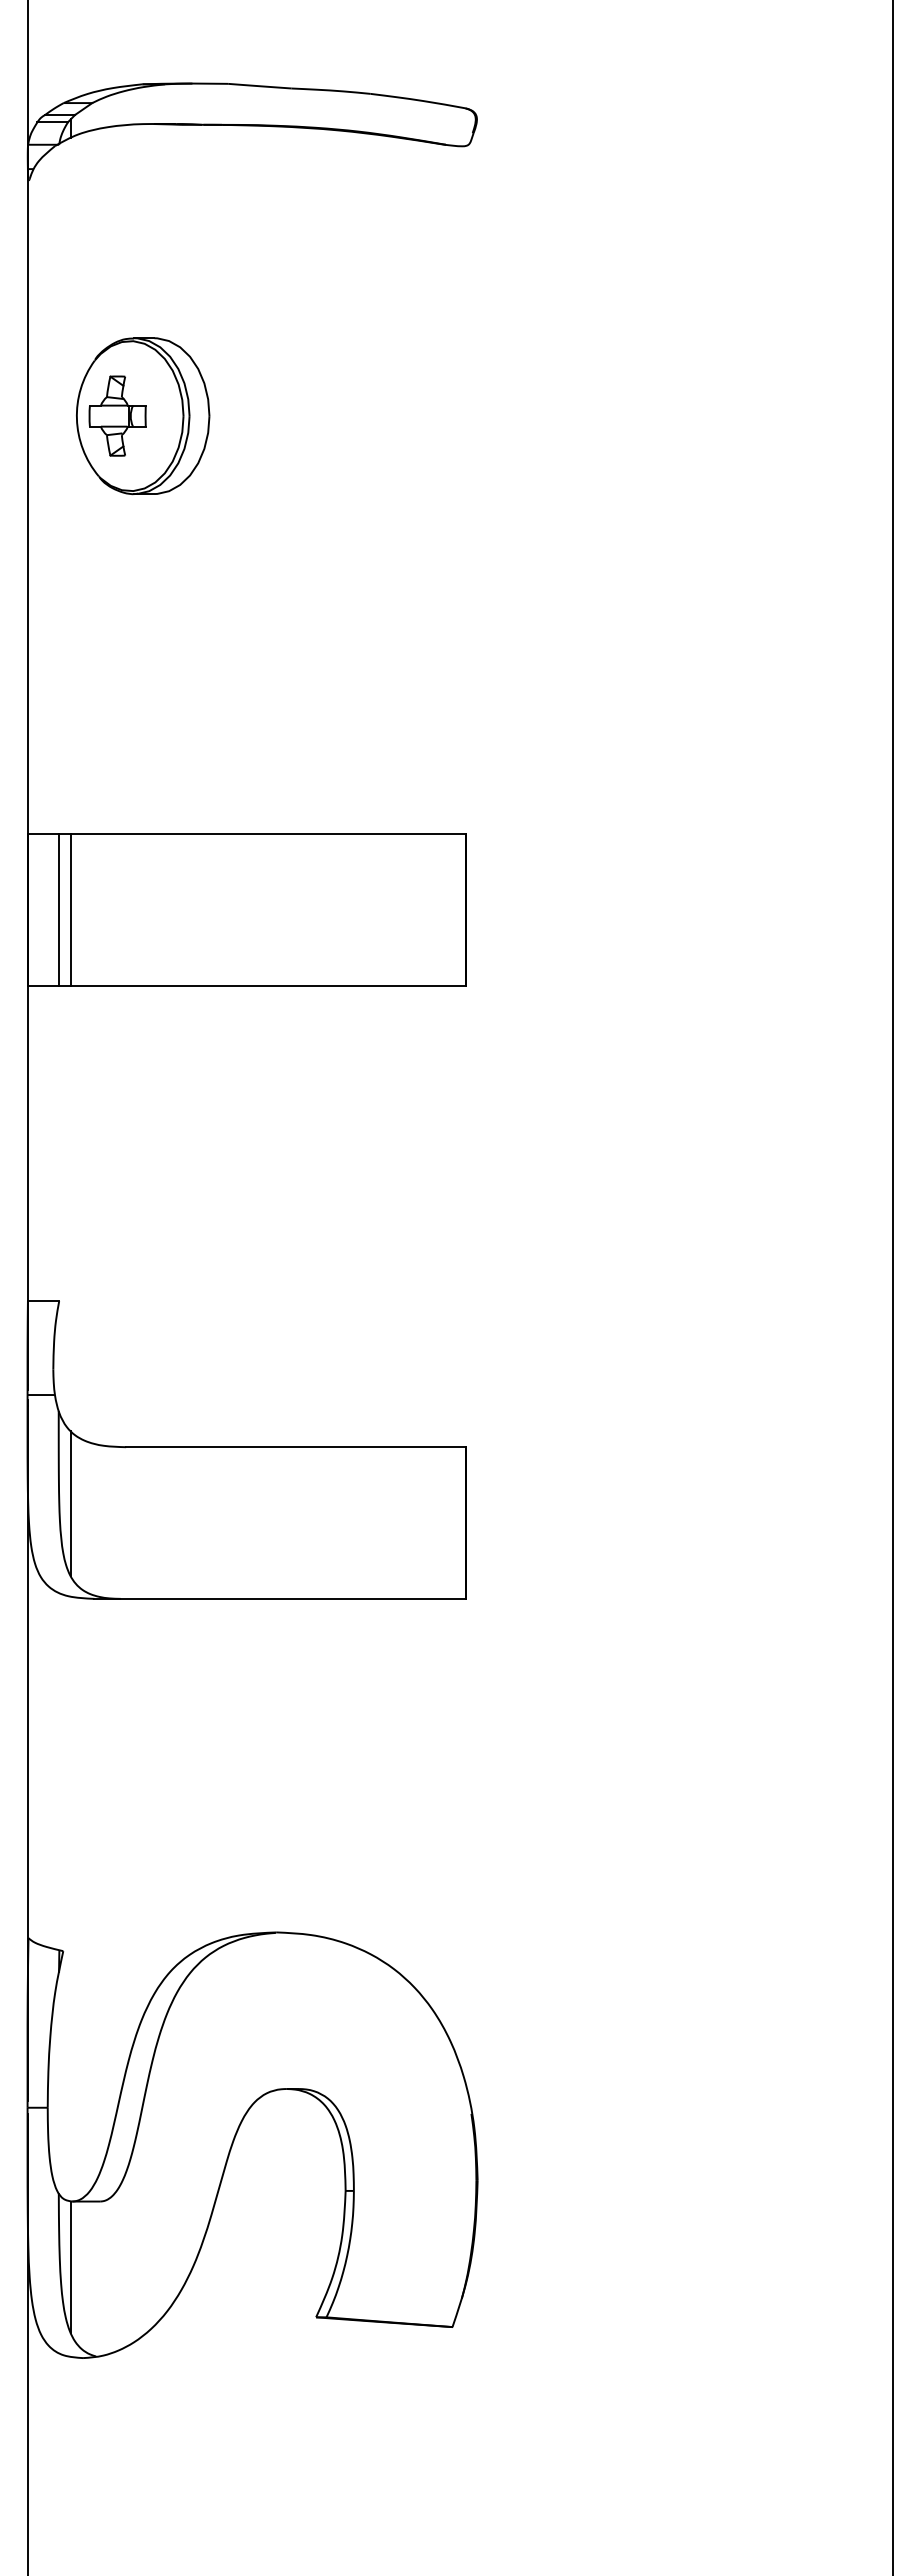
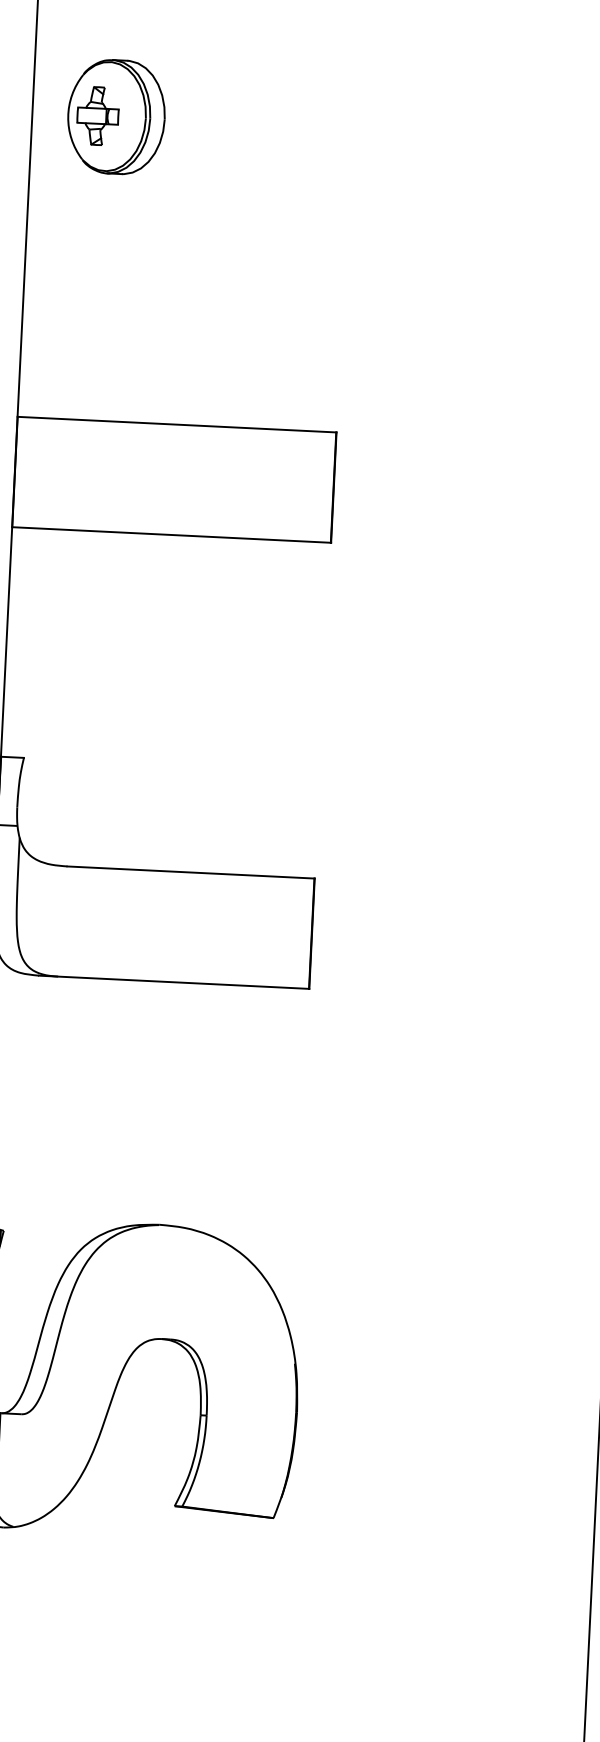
line: (58, 909) -> (37, 472), removed
line: (70, 909) -> (46, 473), removed
line: (70, 1503) -> (24, 905), removed

